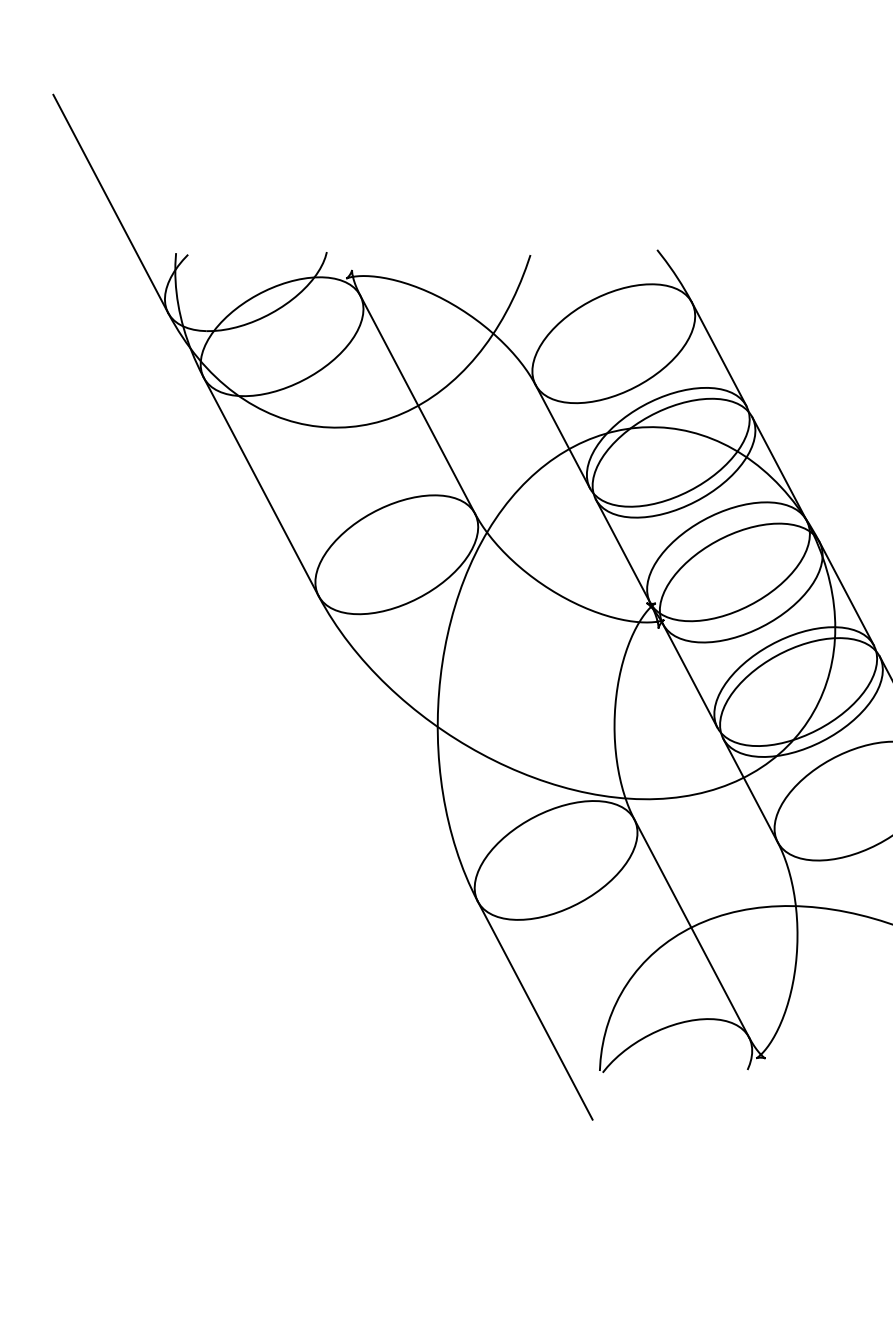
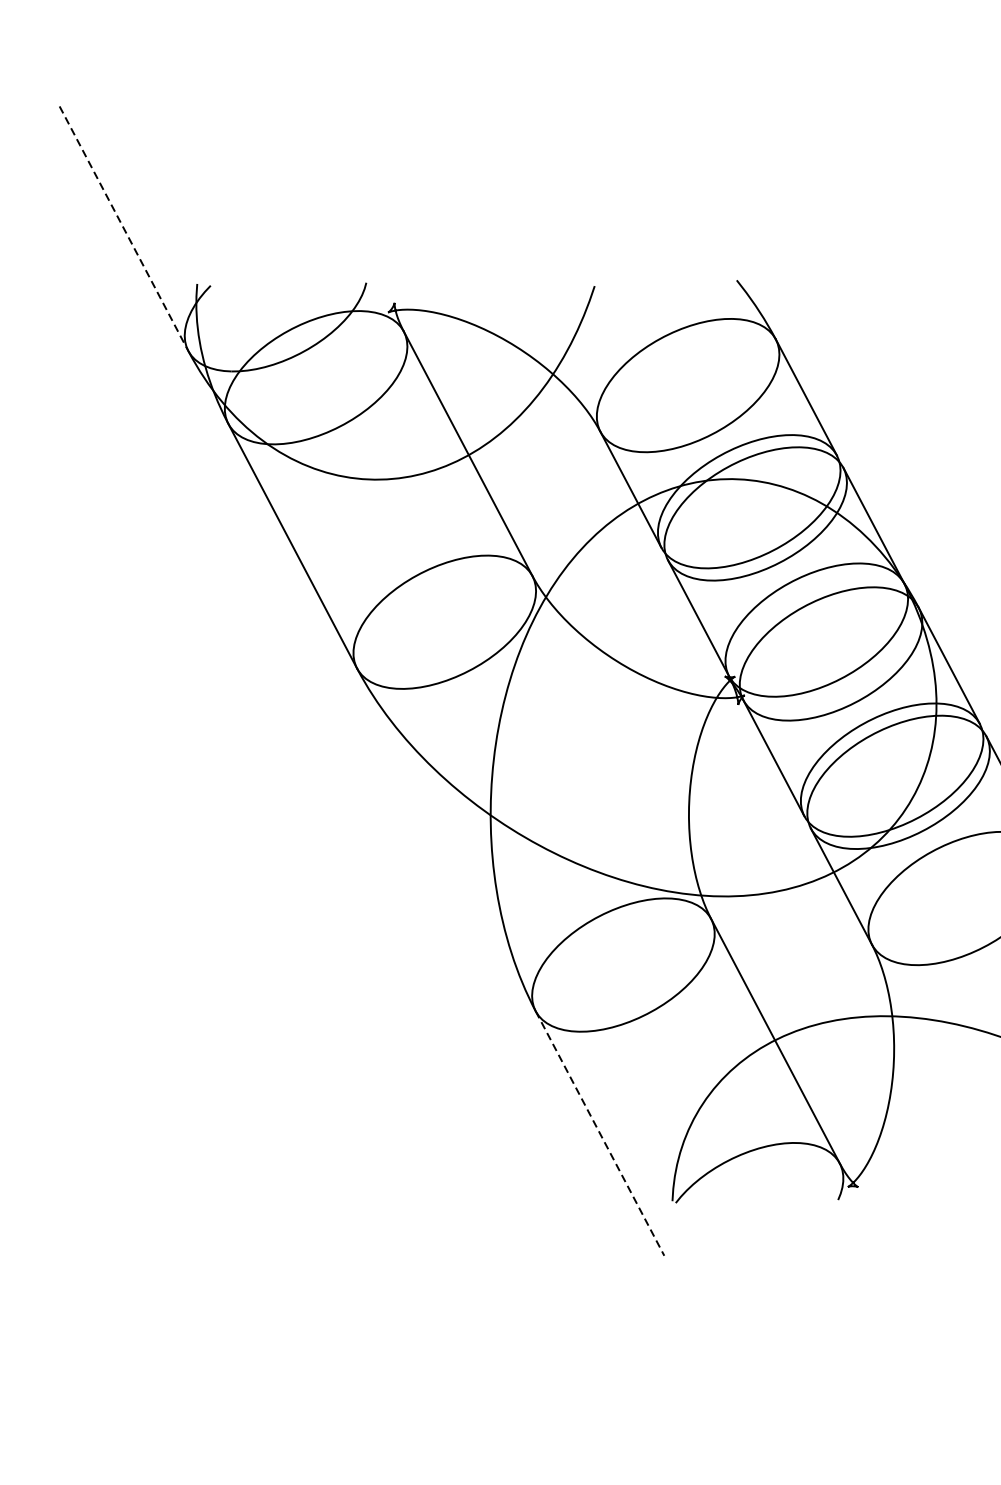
line: (110, 204) -> (123, 229), solid -> dashed
line: (535, 1011) -> (600, 1134), solid -> dashed

